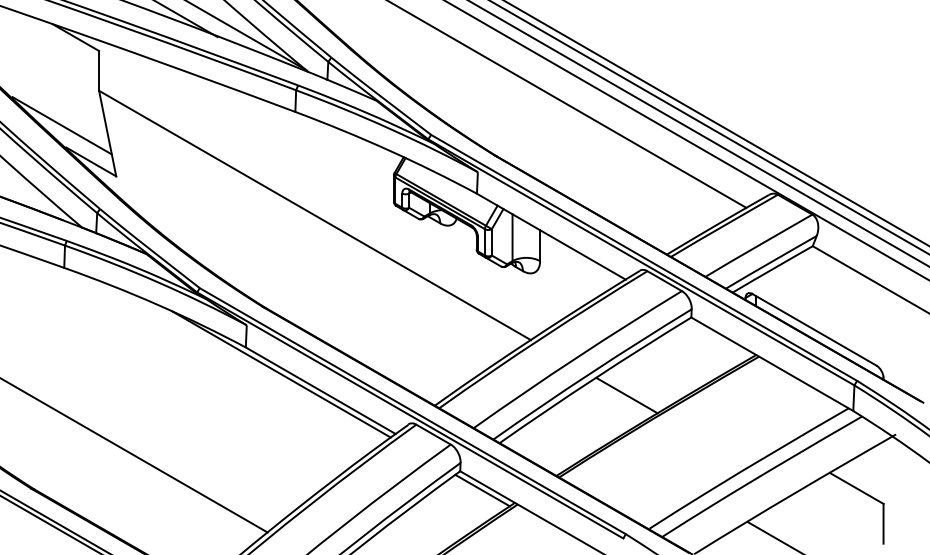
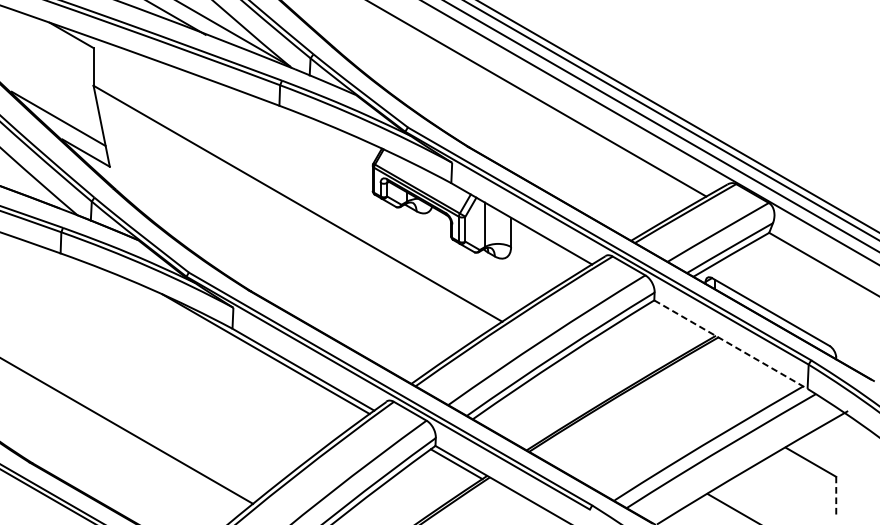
line: (772, 364) -> (731, 344), solid -> dashed
line: (626, 395) -> (592, 374), removed
line: (883, 523) -> (836, 495), solid -> dashed

